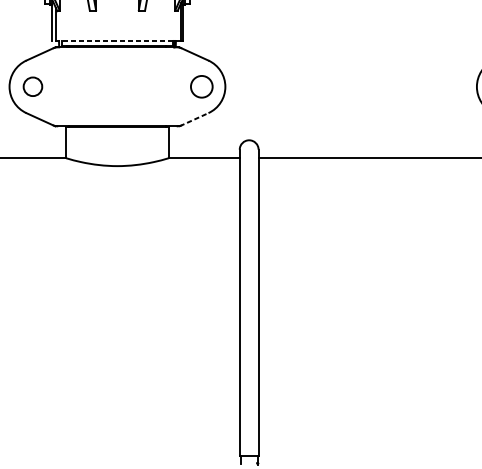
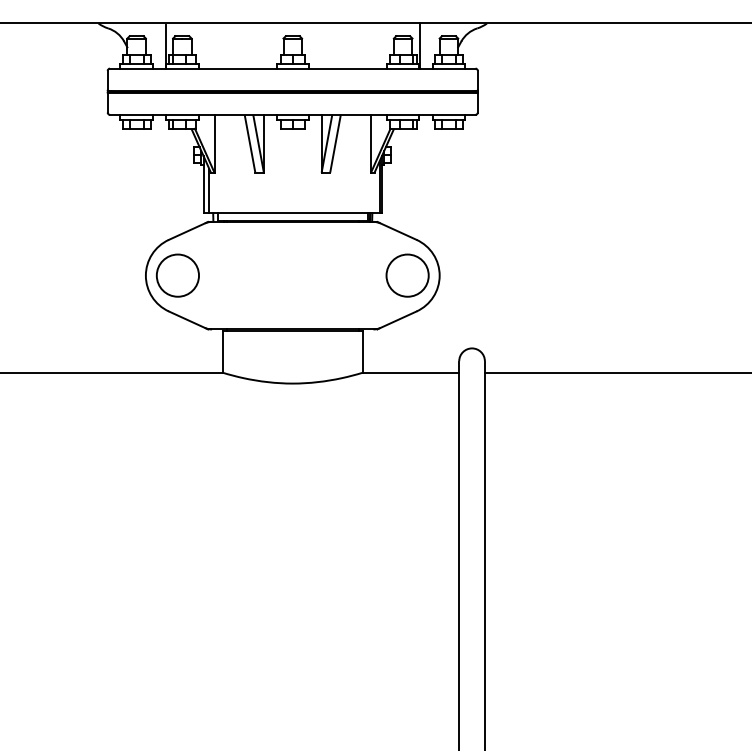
line: (116, 41) -> (291, 213), dashed -> solid
circle: (32, 86) -> (177, 275), size x1.67
circle: (201, 86) -> (407, 275), size x1.43
line: (194, 119) -> (397, 320), dashed -> solid

